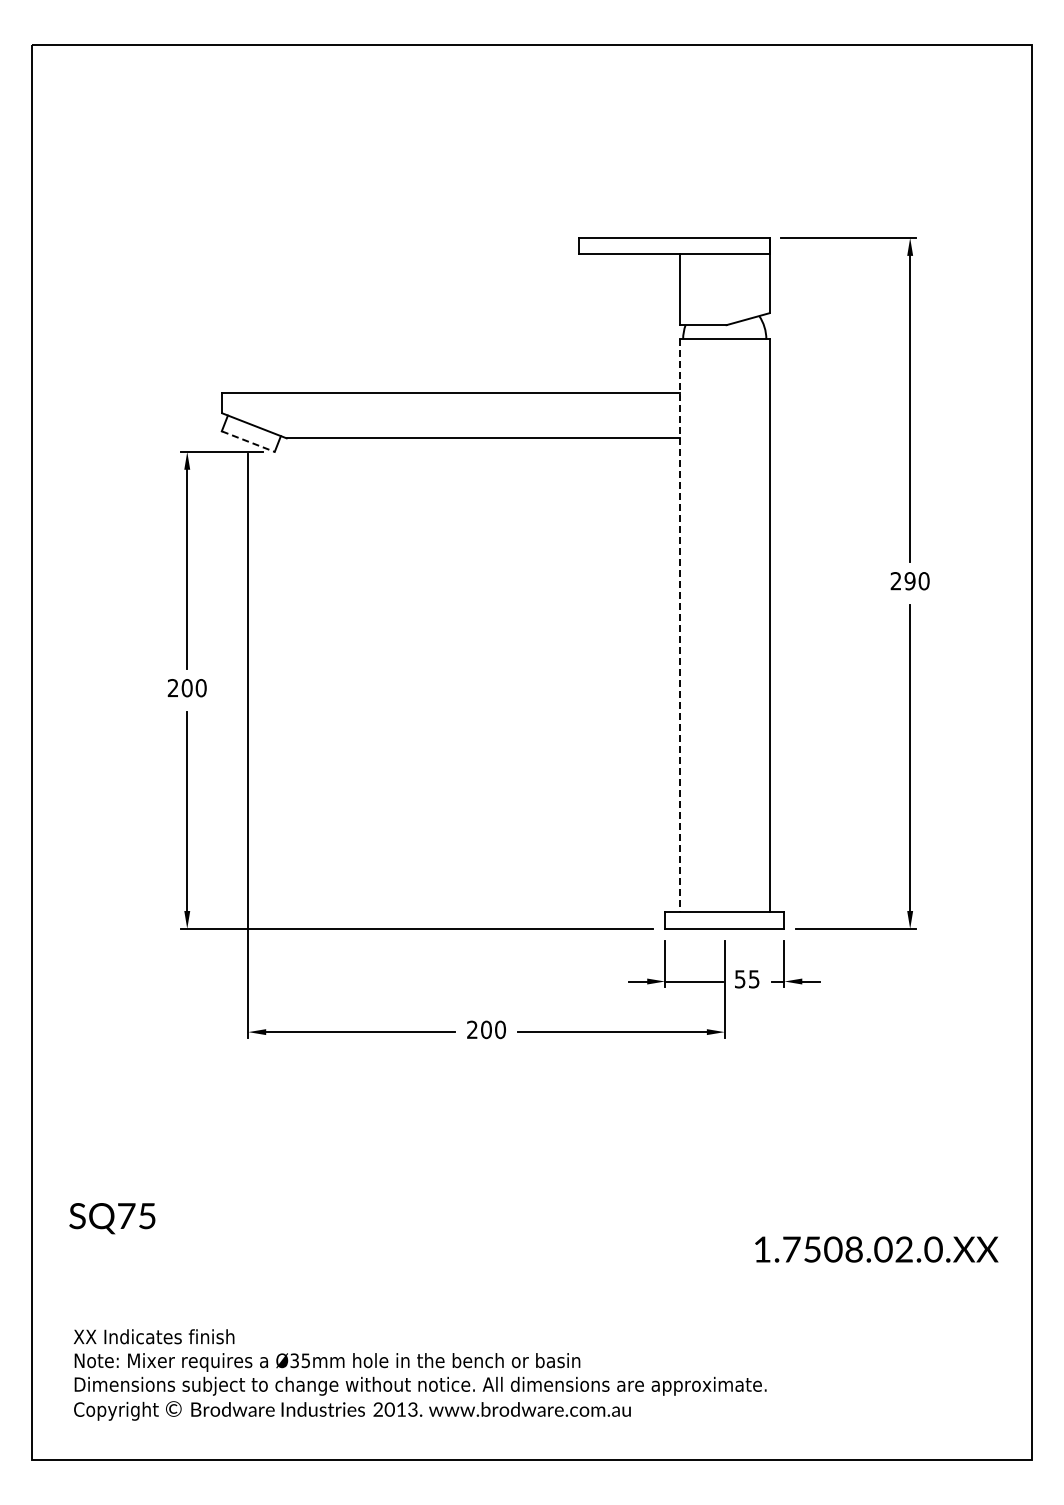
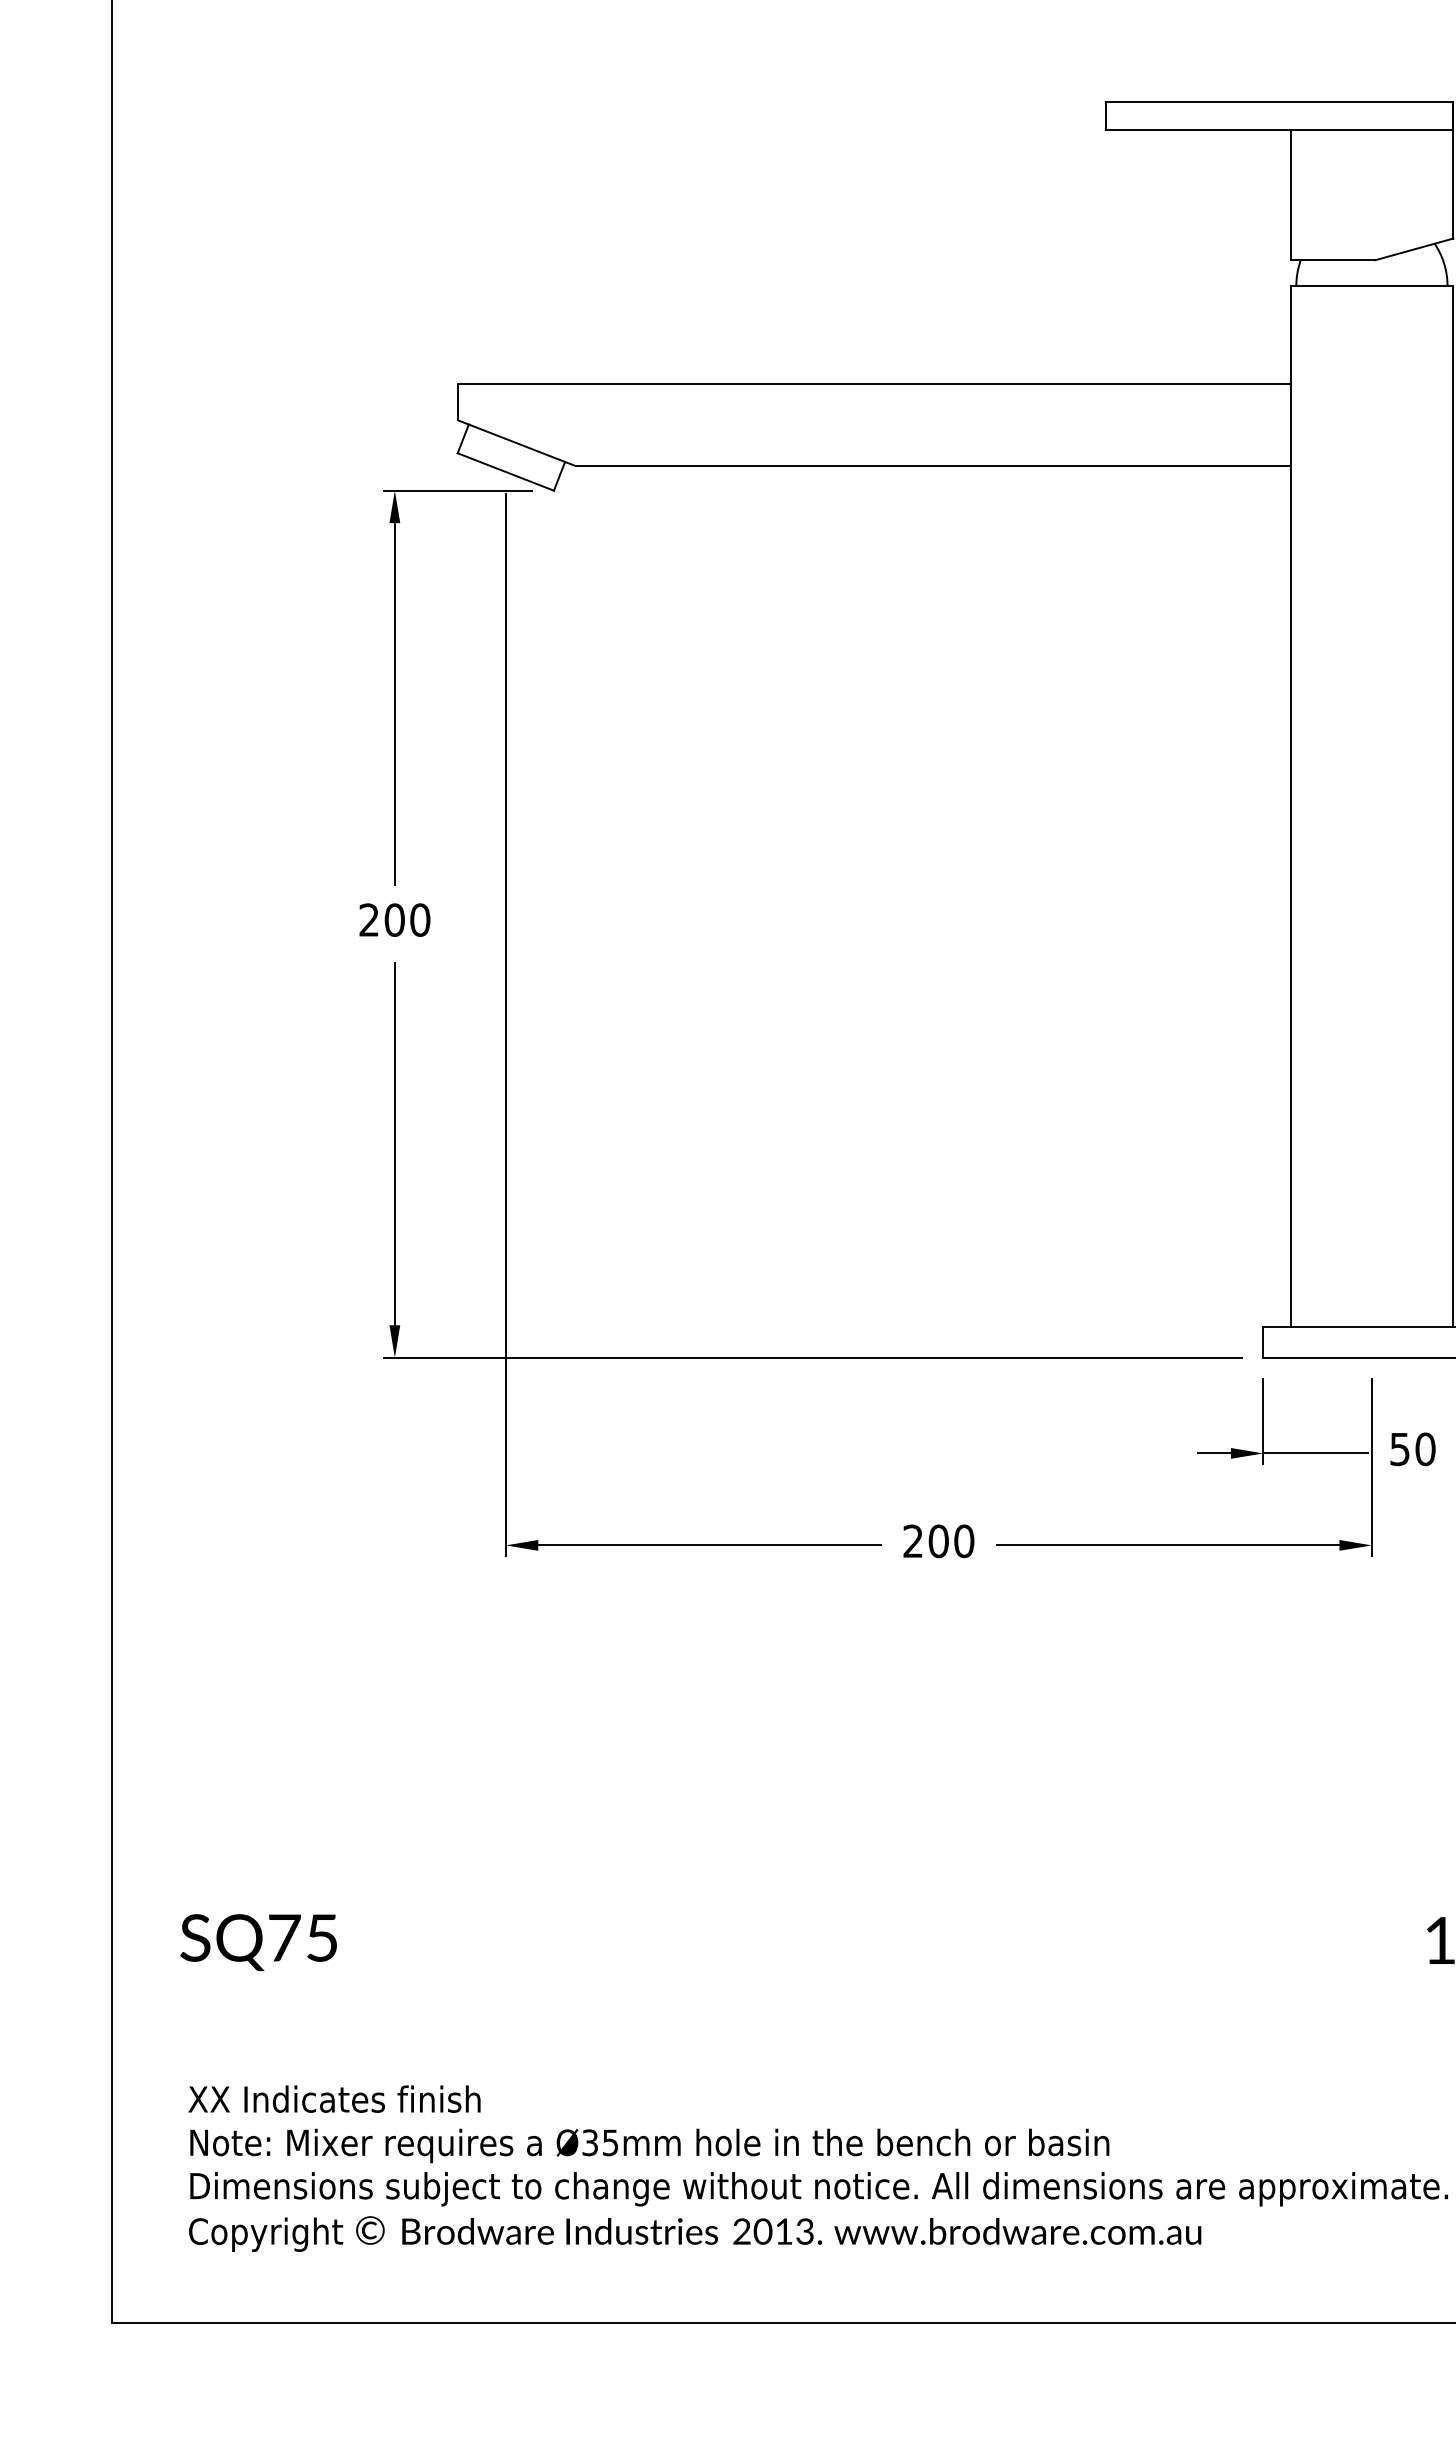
line: (248, 441) -> (506, 471), dashed -> solid
line: (679, 626) -> (1289, 808), dashed -> solid
text: (753, 979) -> (1424, 1449), 55 -> 50
text: (112, 1218) -> (258, 1942), moved

